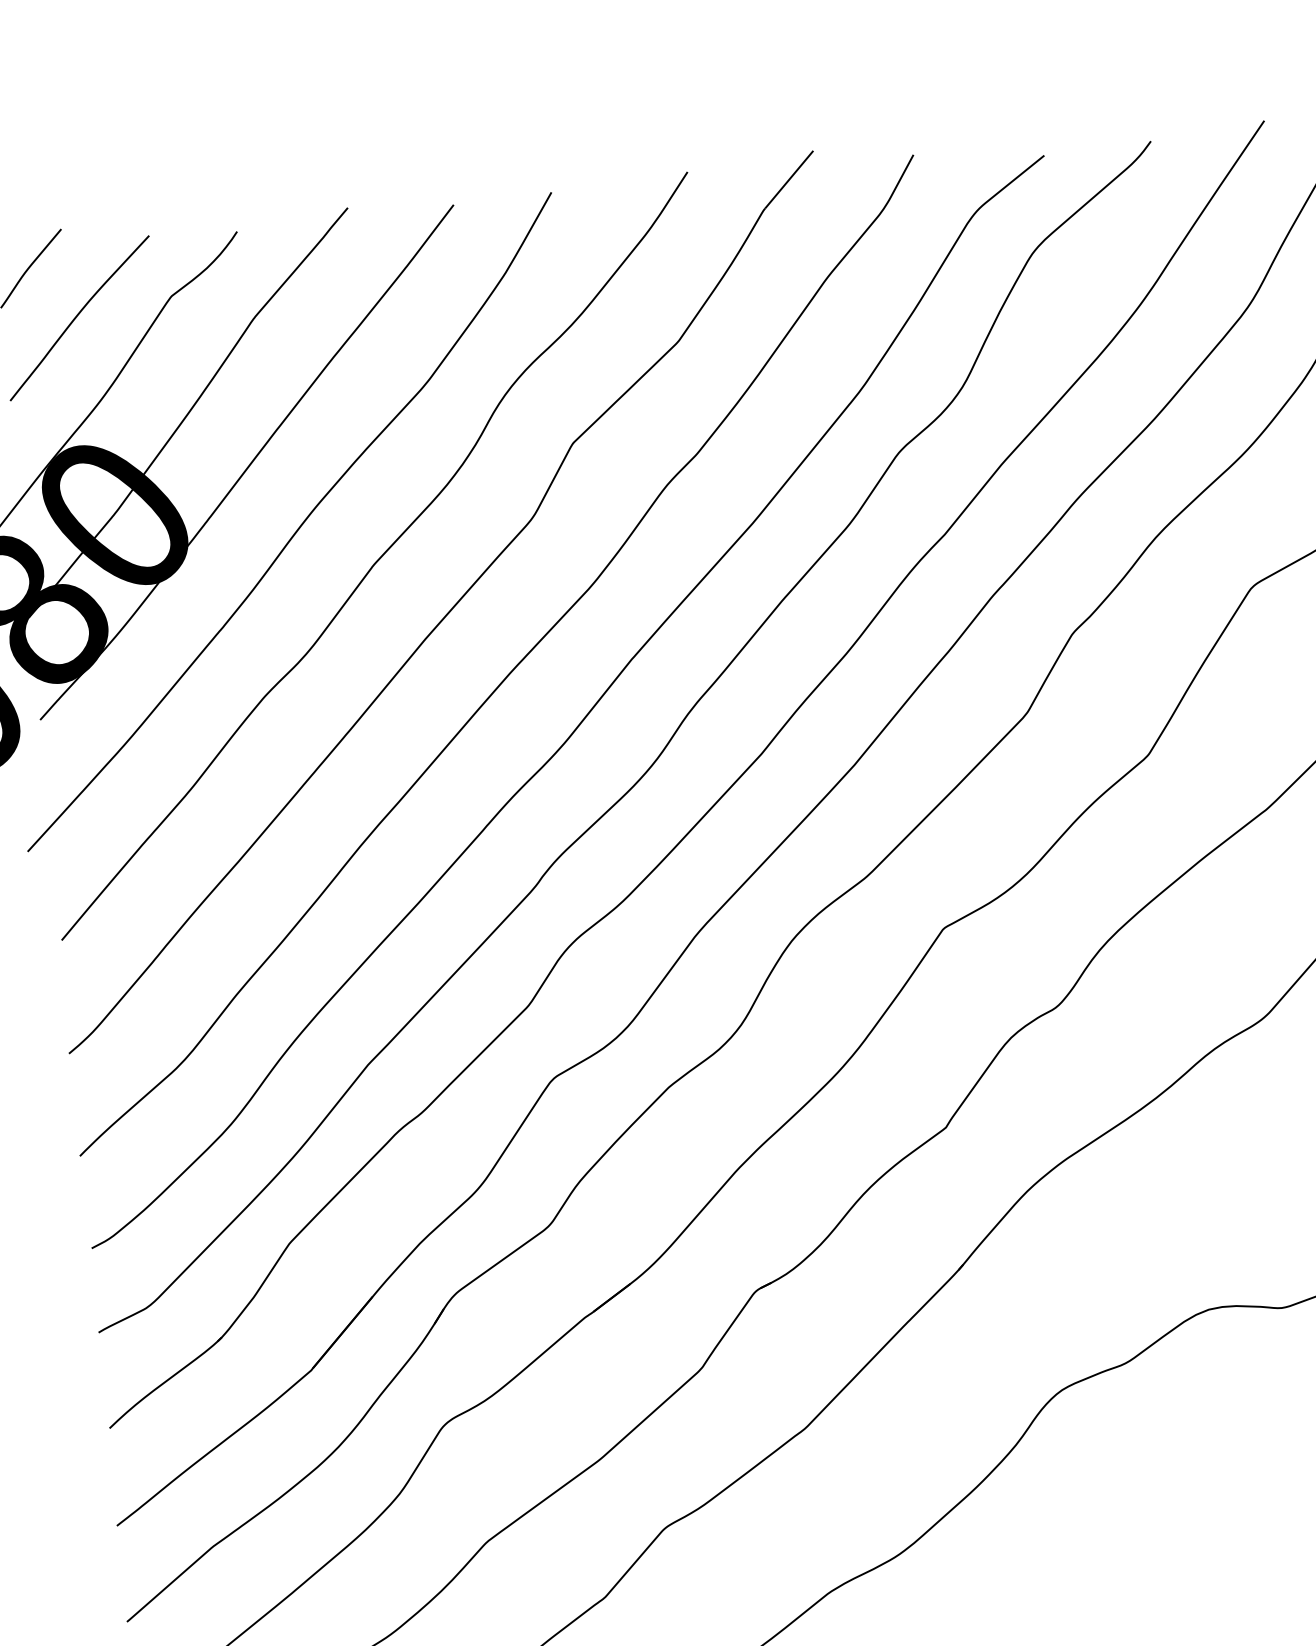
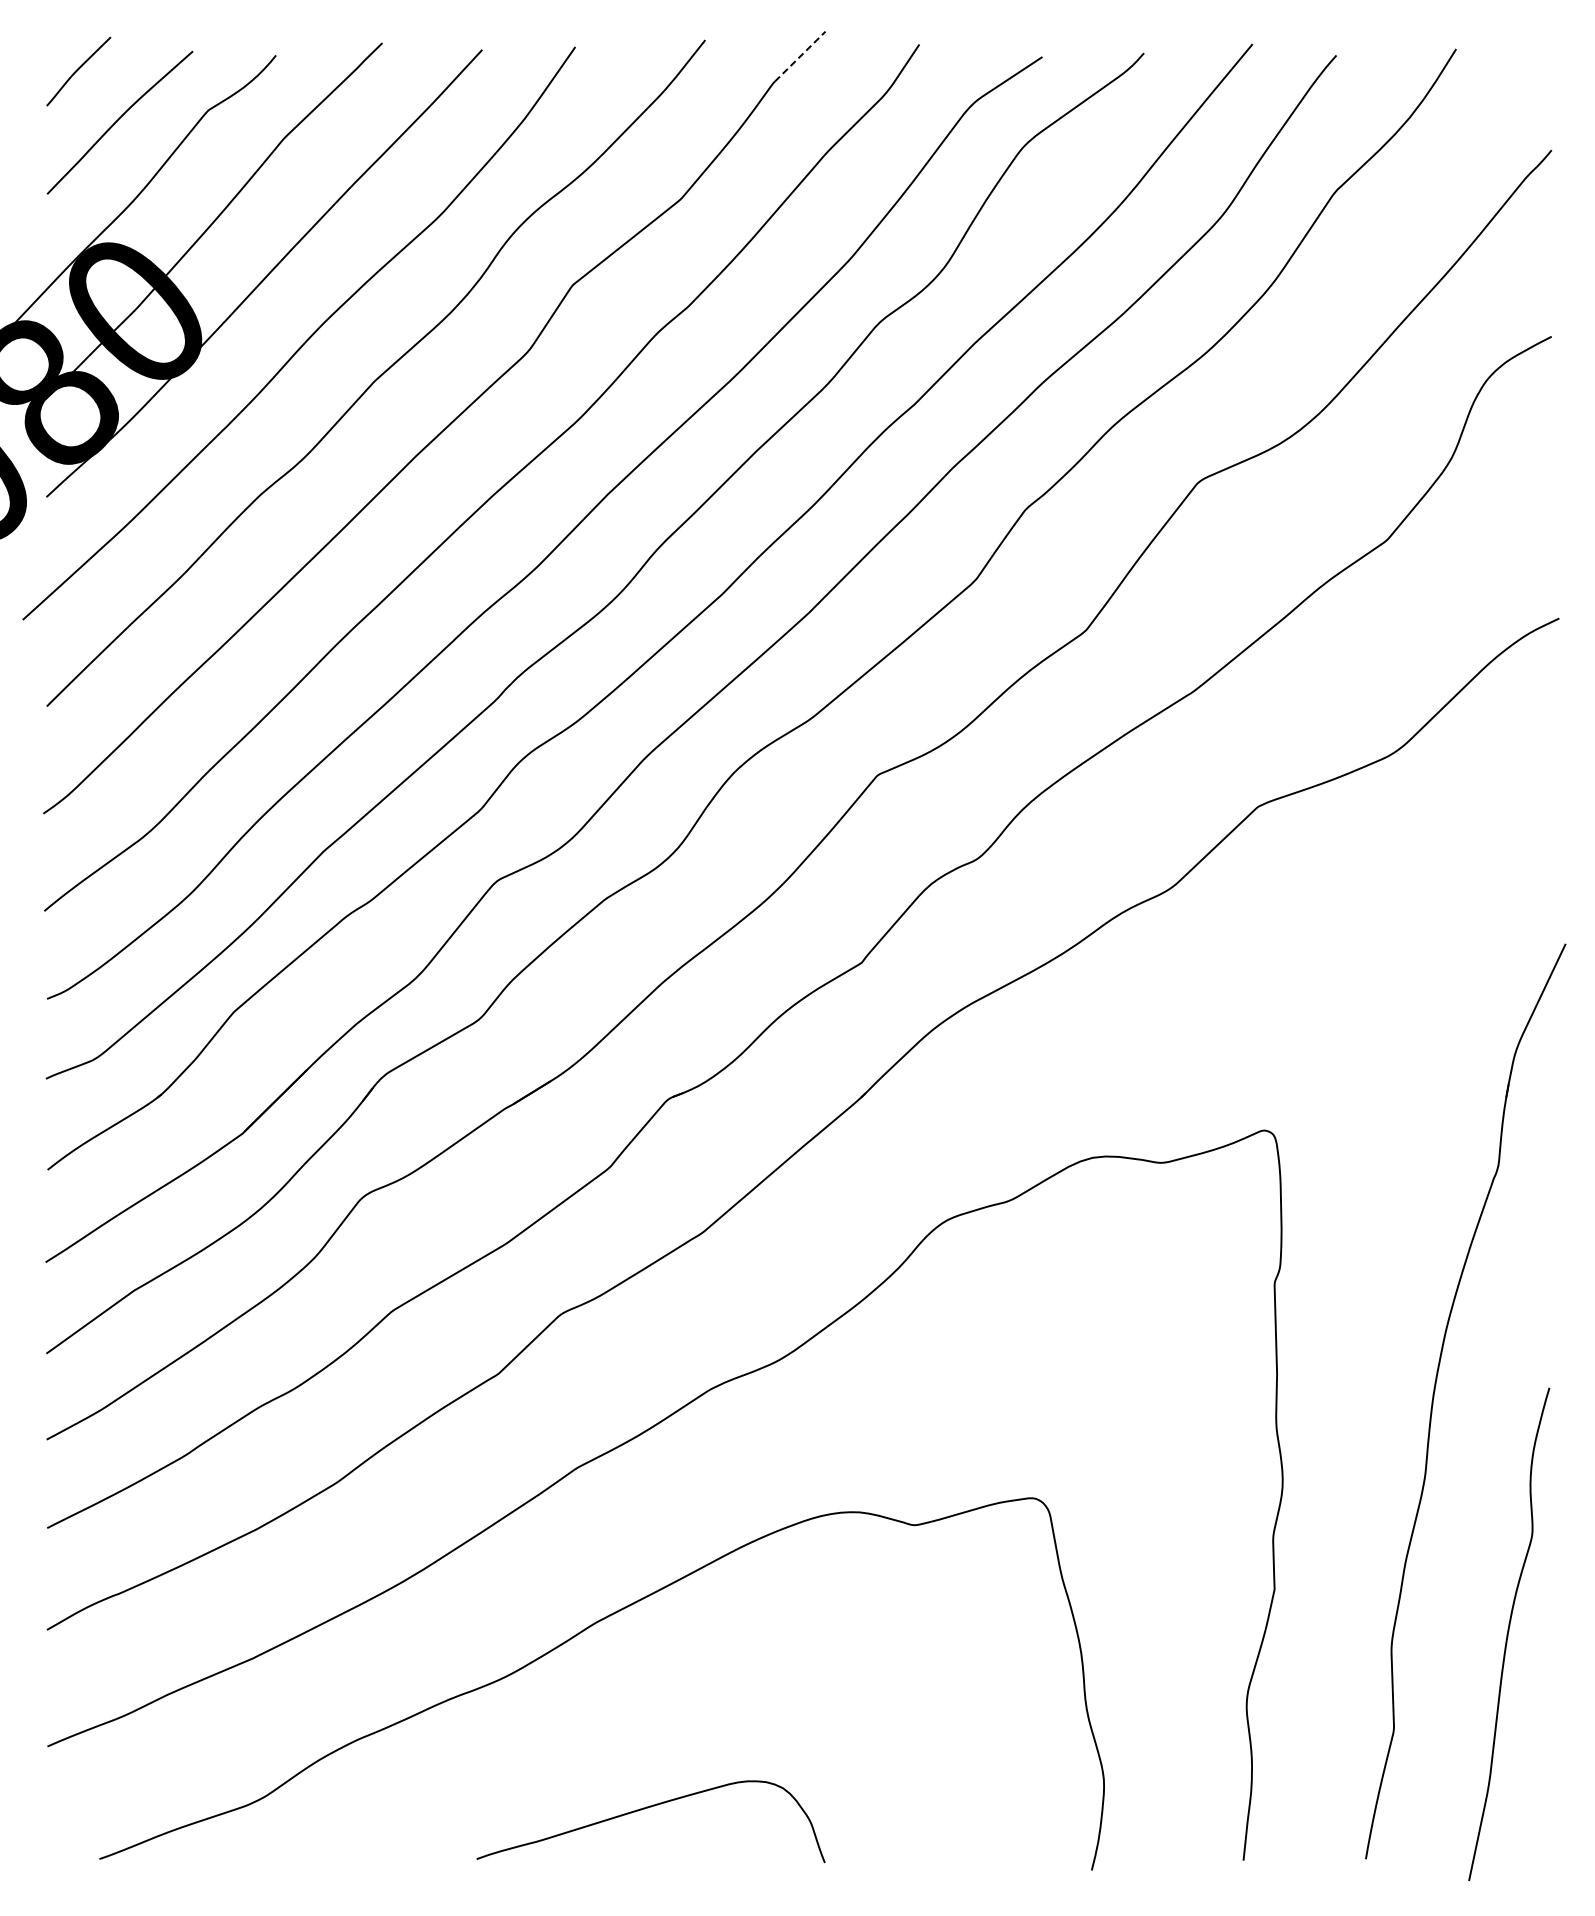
line: (789, 179) -> (800, 56), solid -> dashed

